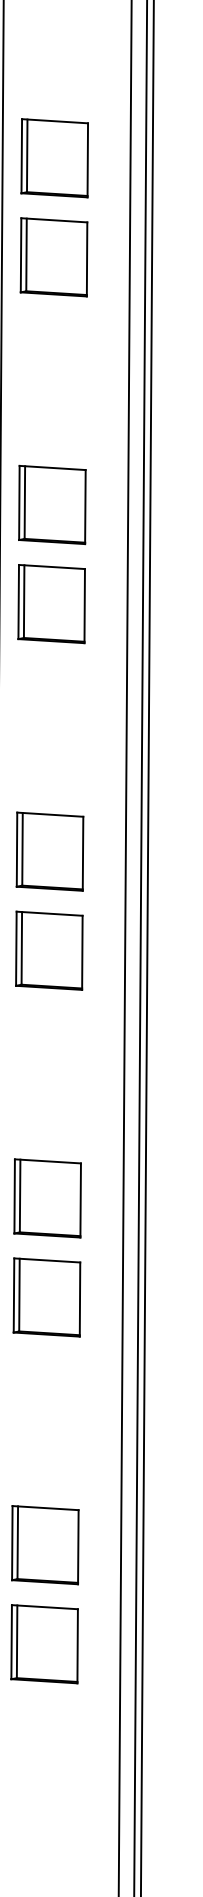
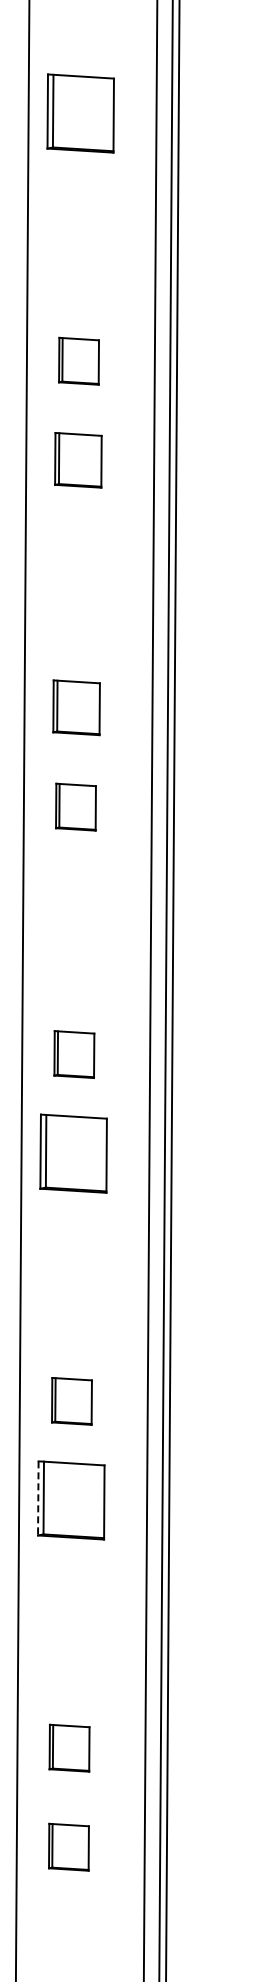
part: (54, 158) -> (78, 361), size x0.6
part: (54, 257) -> (78, 460), size x0.7
part: (52, 504) -> (76, 707), size x0.7
part: (51, 604) -> (75, 807), size x0.6
part: (50, 851) -> (74, 1054), size x0.6
part: (47, 1198) -> (71, 1401), size x0.6
line: (14, 1295) -> (38, 1498), solid -> dashed
part: (45, 1545) -> (69, 1748), size x0.6
part: (44, 1644) -> (68, 1847), size x0.6

